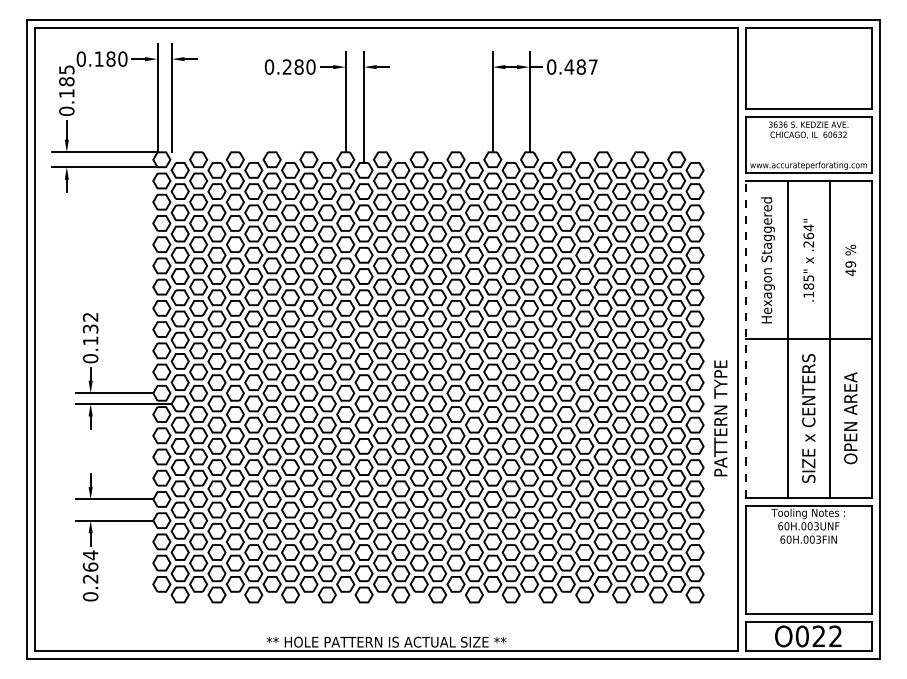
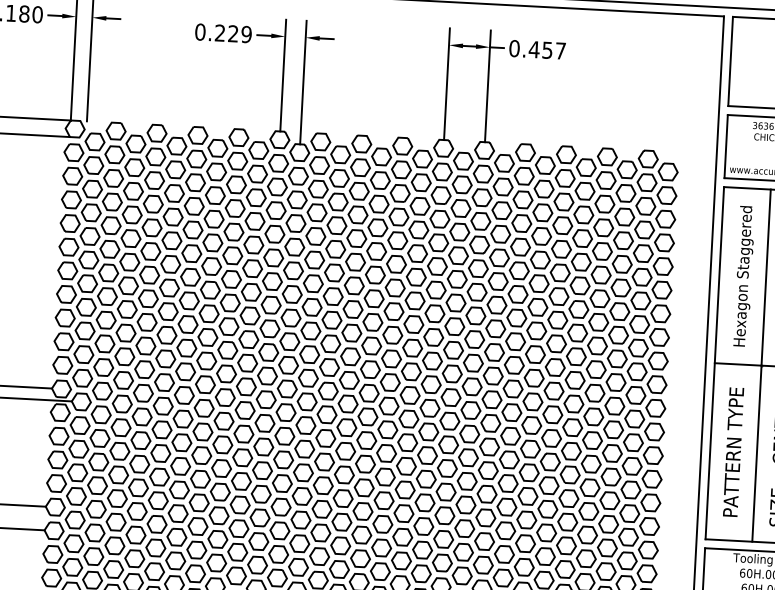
text: (304, 66) -> (239, 33), 0.280 -> 0.229
text: (580, 66) -> (546, 49), 0.487 -> 0.457
line: (745, 339) -> (714, 363), dashed -> solid
text: (720, 418) -> (733, 452), moved

